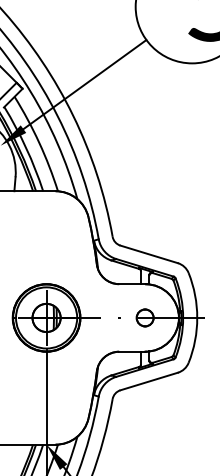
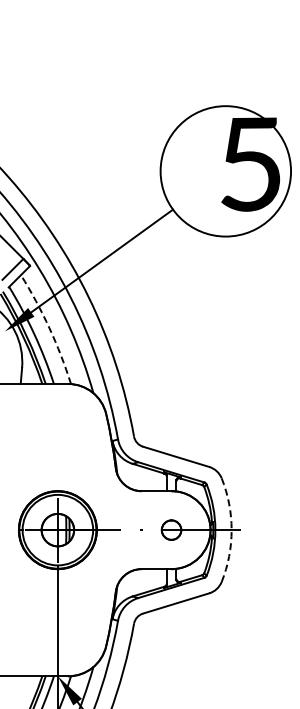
arc: (39, 143) -> (49, 328), solid -> dashed
arc: (197, 318) -> (231, 530), solid -> dashed

